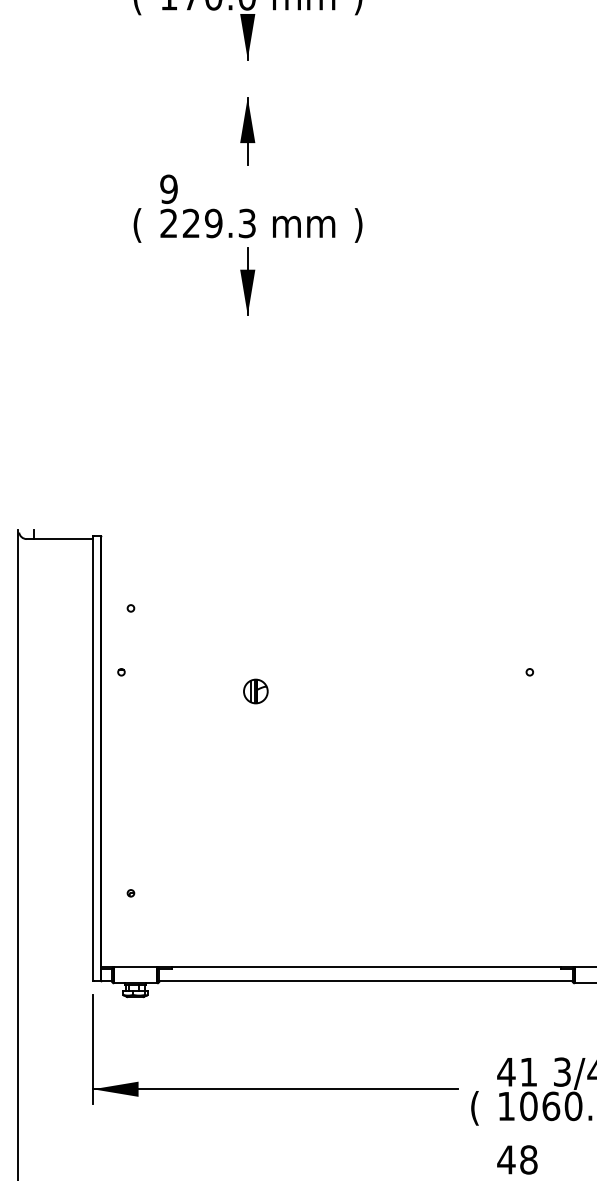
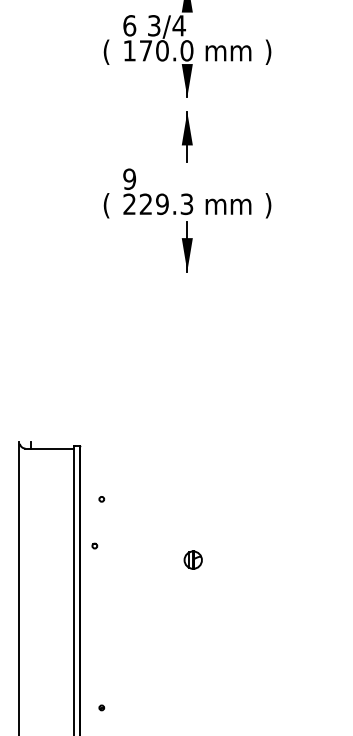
part: (247, 206) -> (187, 191), moved

